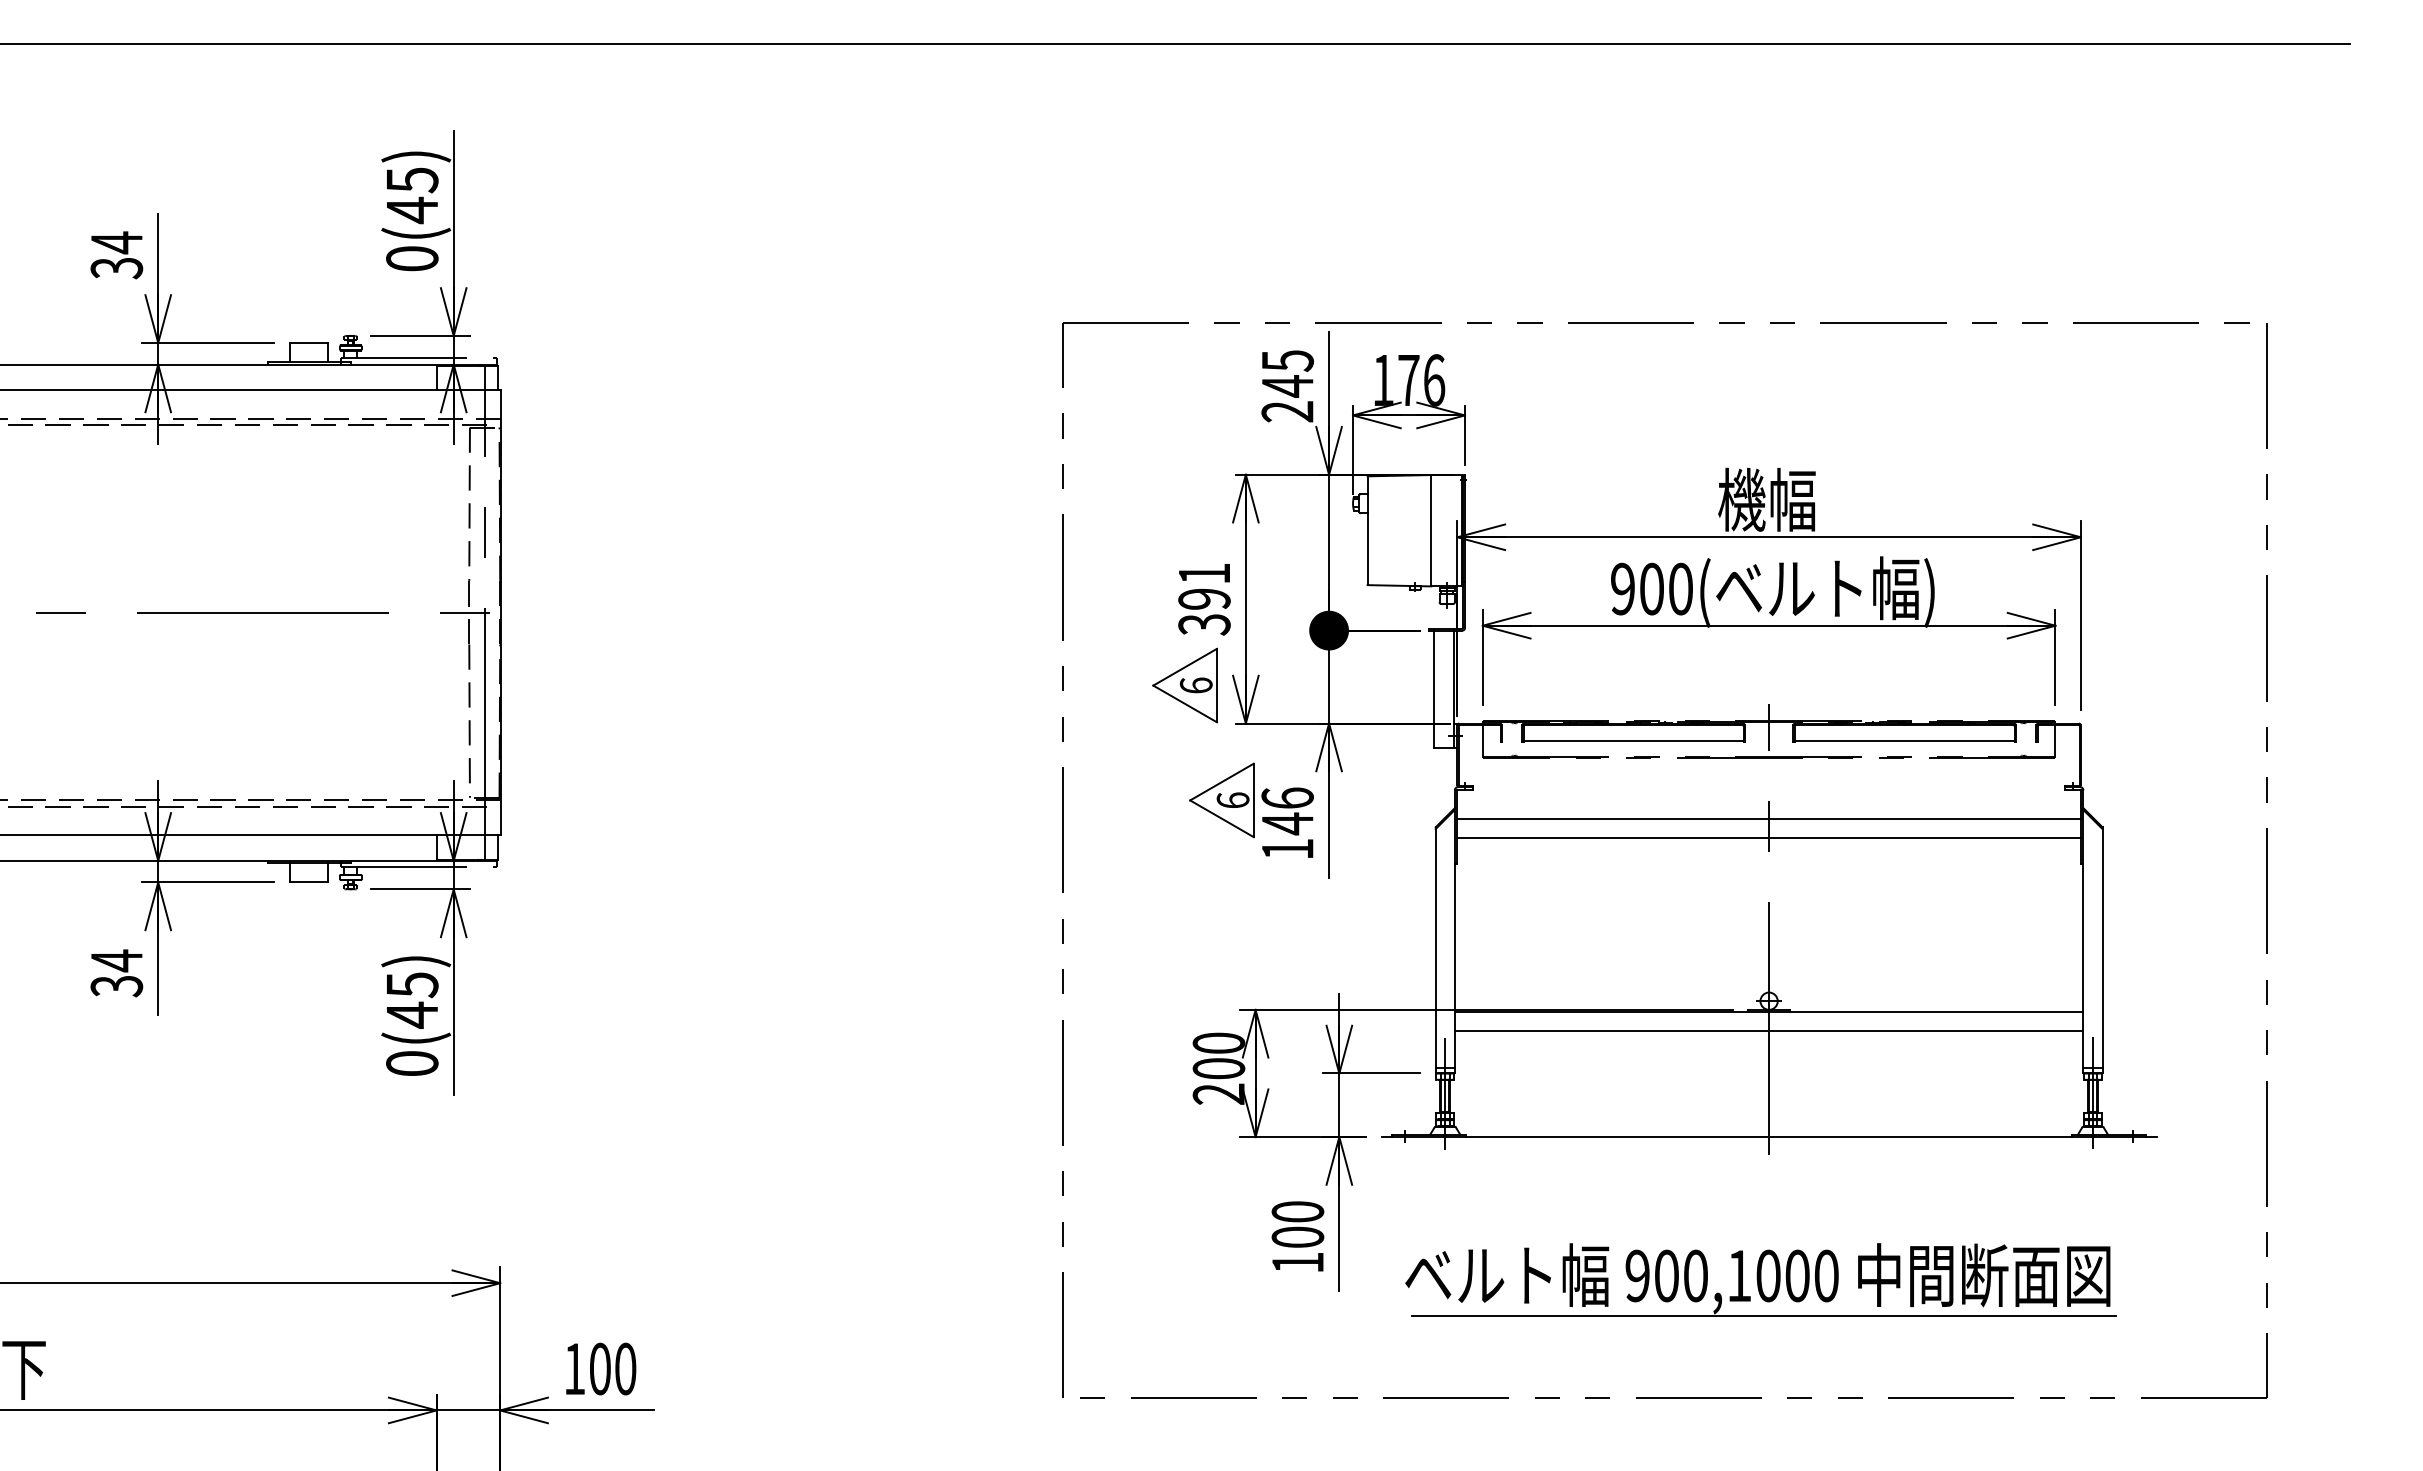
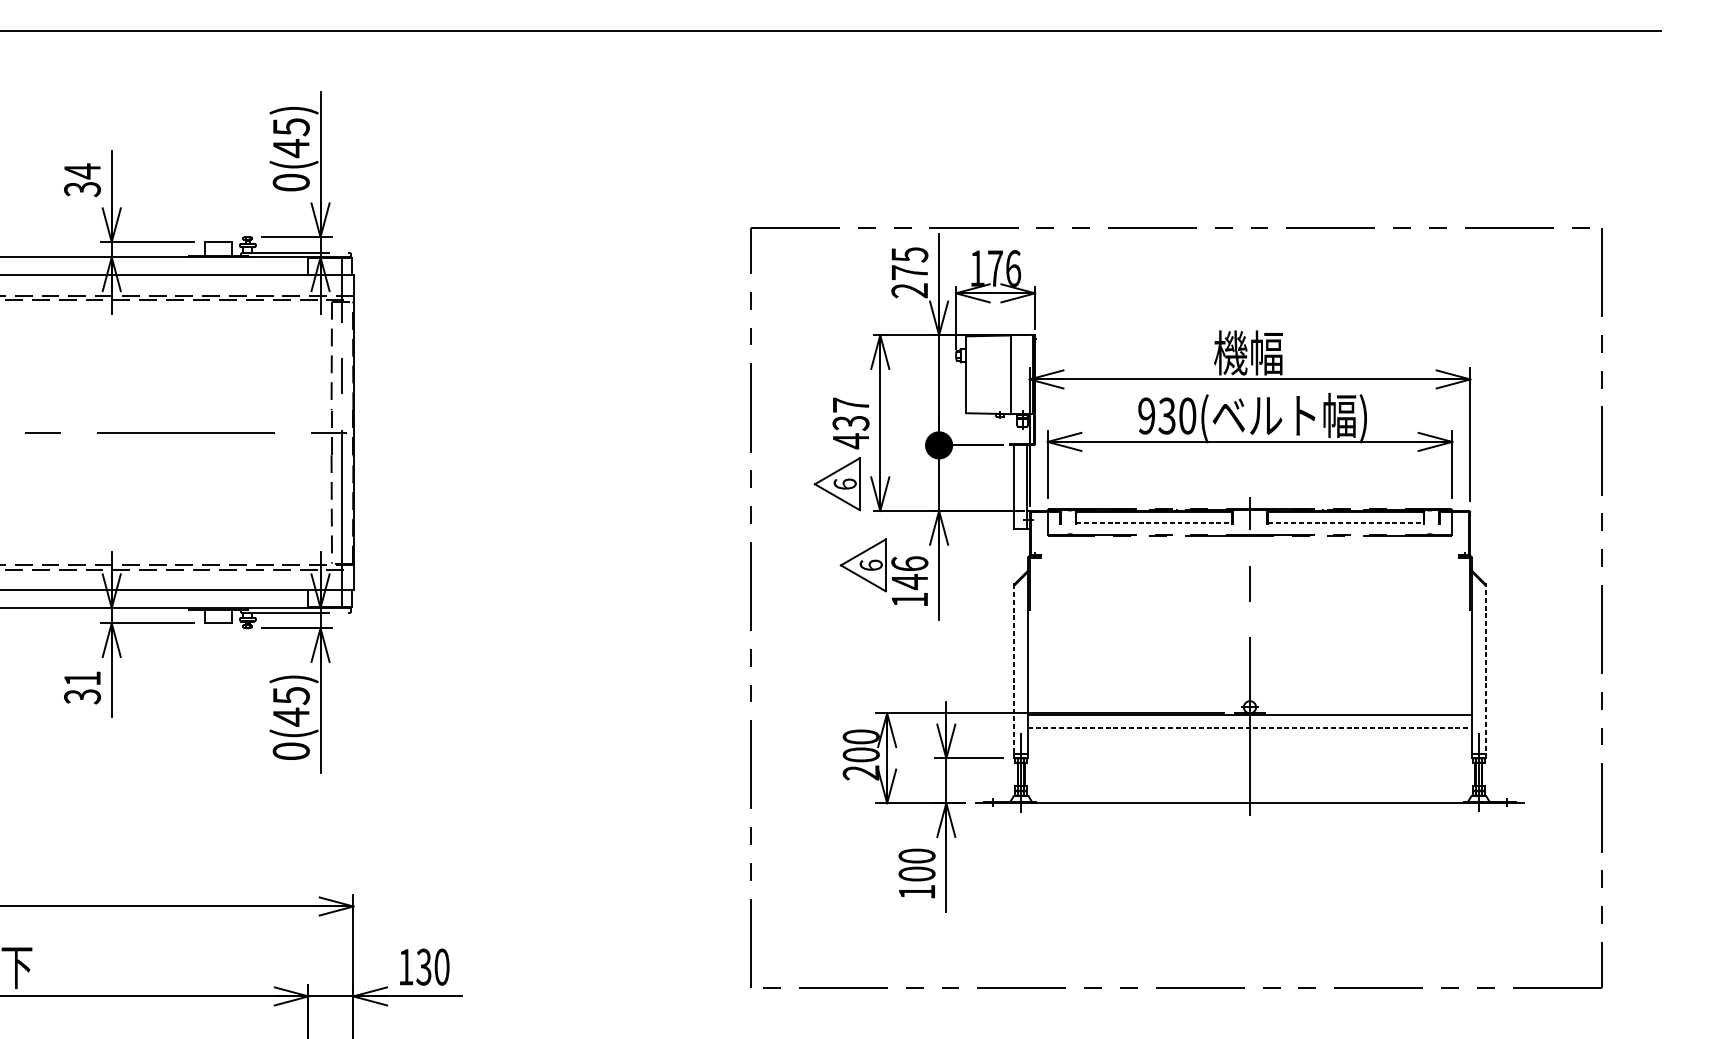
text: (1287, 386) -> (909, 272), 245 -> 275
text: (1651, 588) -> (1166, 415), 900( -> 930(
text: (1204, 599) -> (851, 423), 391 -> 437
line: (1634, 740) -> (1154, 523), solid -> dashed
line: (1905, 740) -> (1346, 523), solid -> dashed
line: (1769, 818) -> (1250, 578), removed
line: (1769, 838) -> (1250, 592), removed
line: (2102, 949) -> (1485, 670), solid -> dashed
line: (1435, 950) -> (1014, 671), solid -> dashed
text: (116, 960) -> (82, 678), 34 -> 31
line: (1769, 1030) -> (1250, 727), solid -> dashed
part: (1760, 1279) -> (1243, 903), removed
text: (599, 1368) -> (423, 966), 100 -> 130

